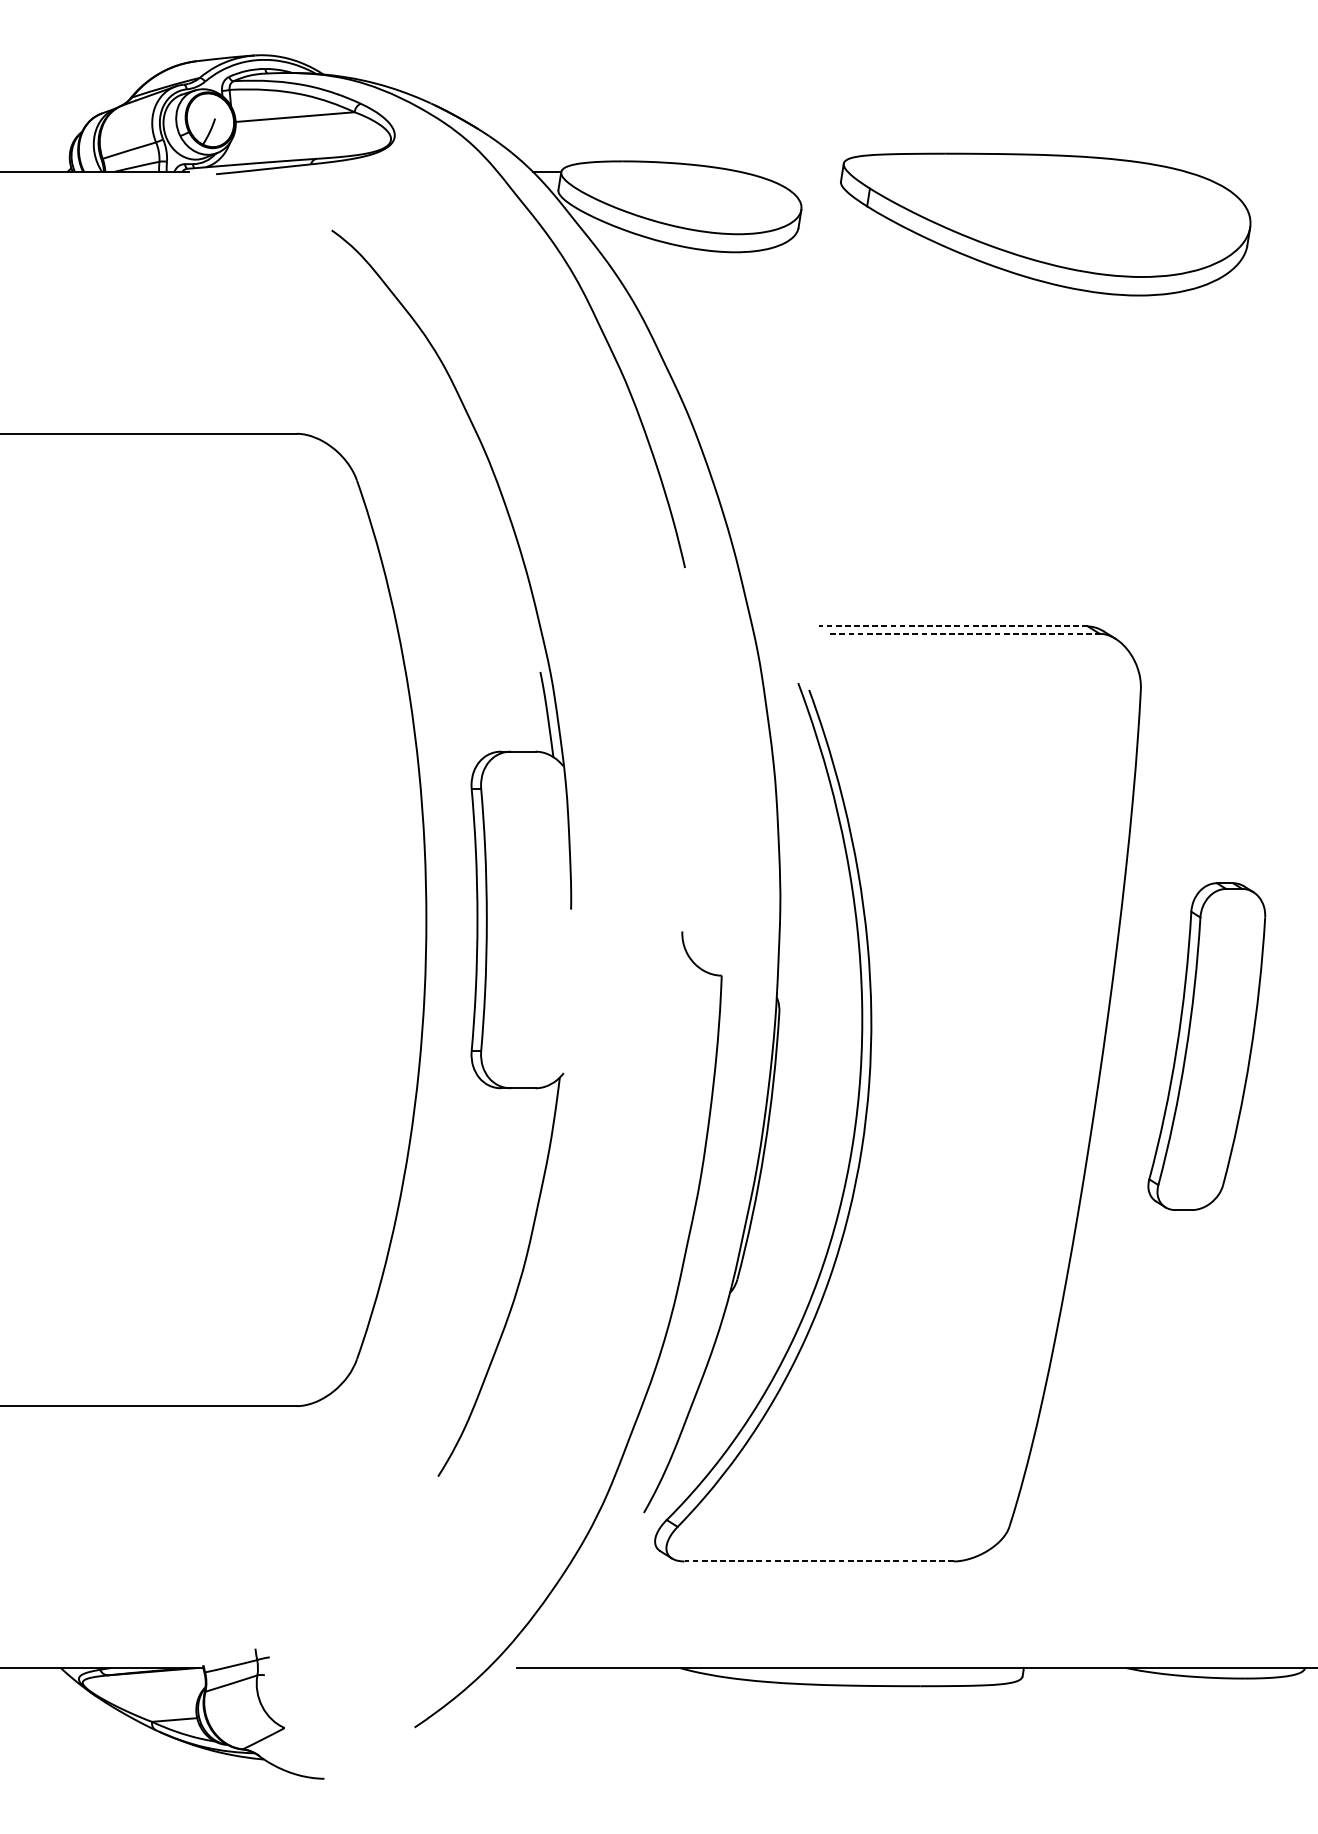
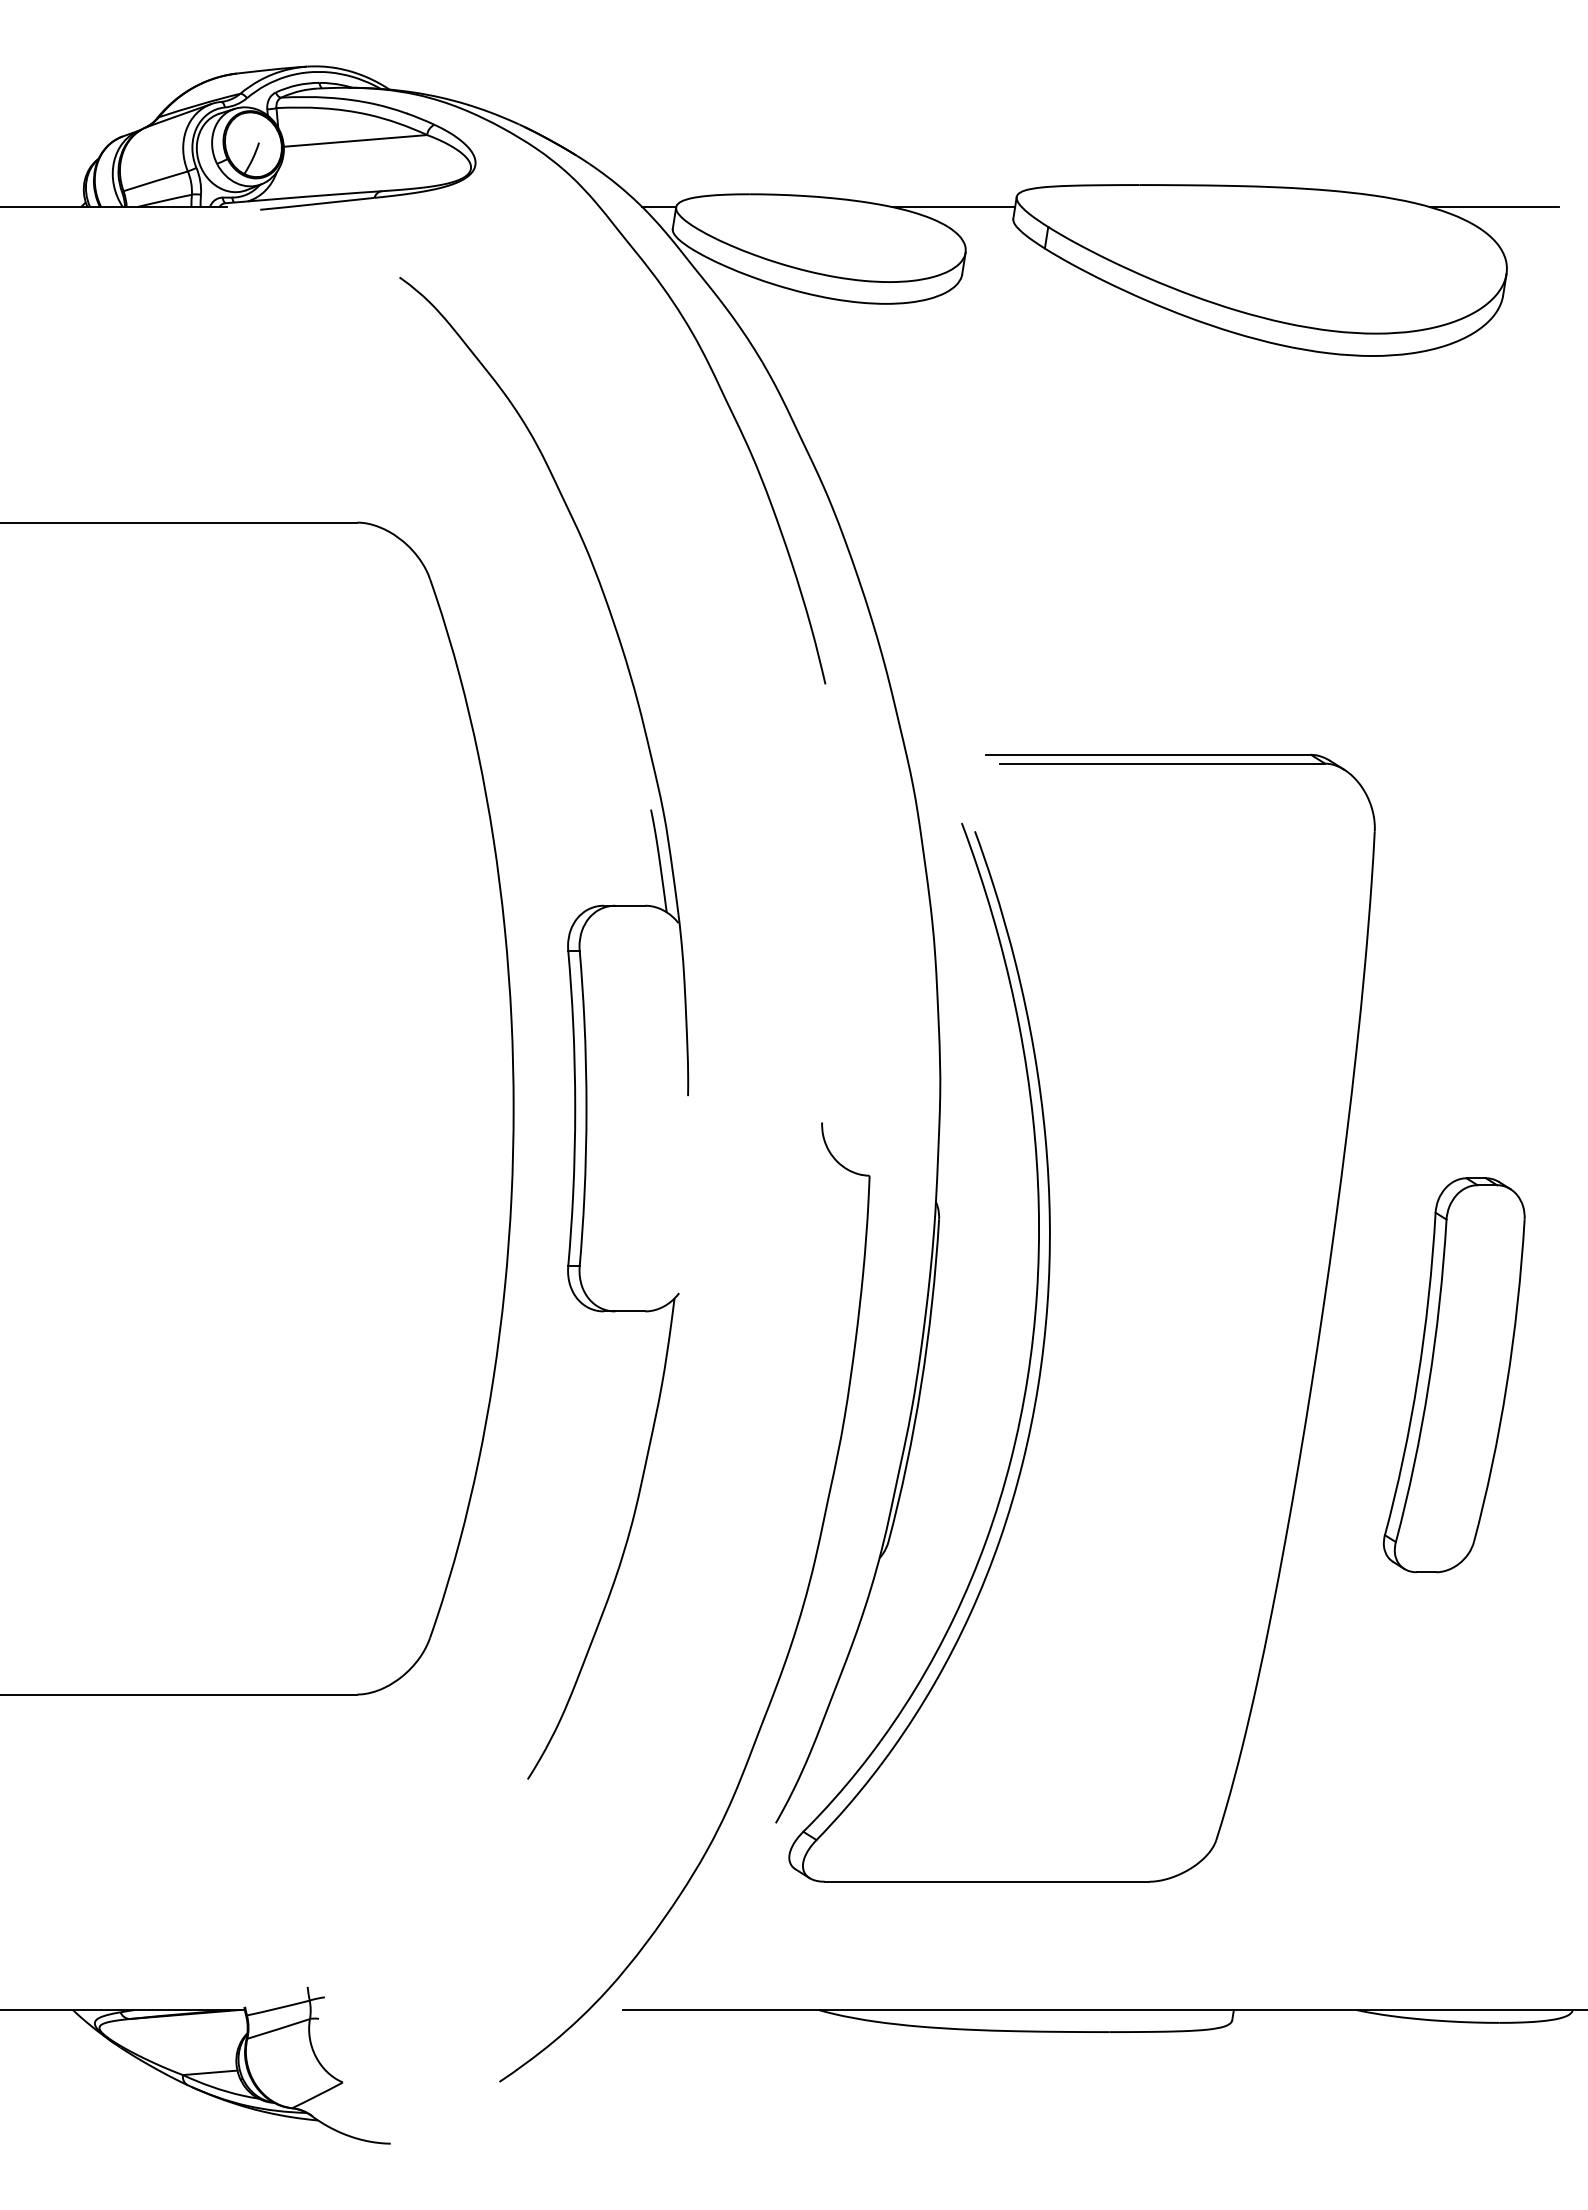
line: (791, 172) -> (953, 207), added
line: (1240, 172) -> (1494, 207), added
line: (953, 626) -> (1148, 754), dashed -> solid
line: (965, 633) -> (1163, 763), dashed -> solid
part: (1206, 1046) -> (1453, 1375), moved
line: (818, 1561) -> (986, 1881), dashed -> solid

